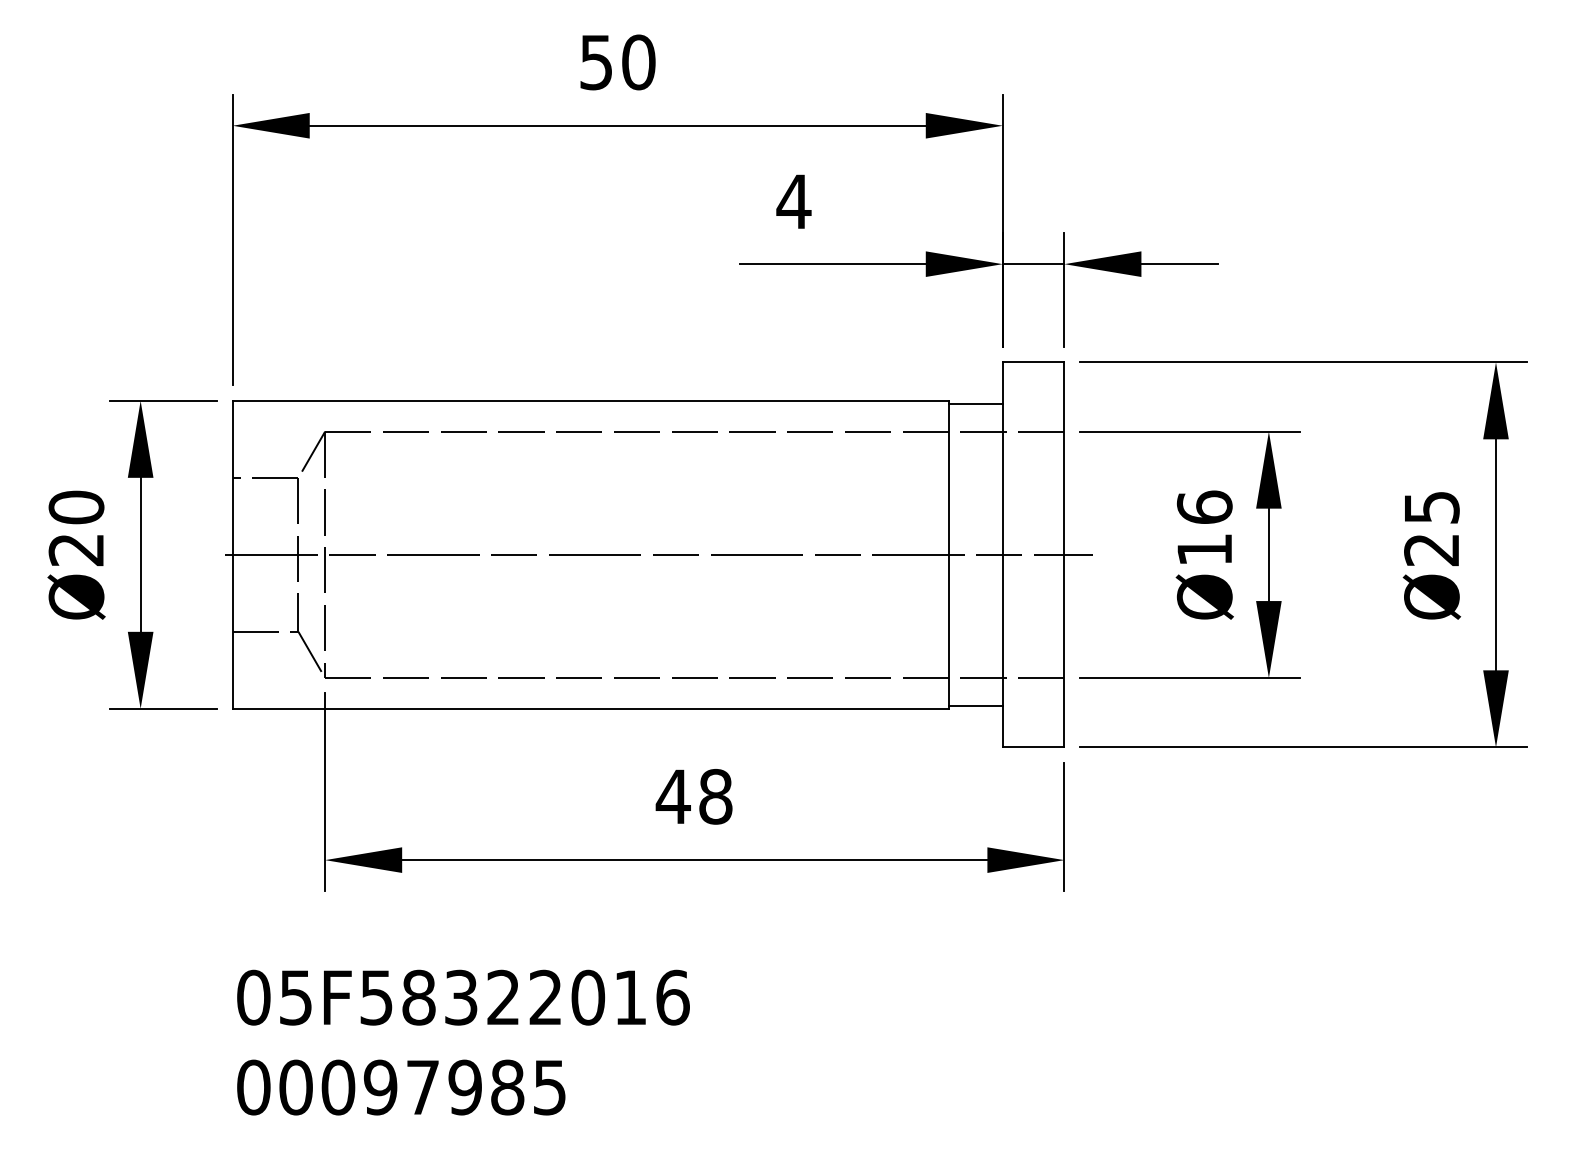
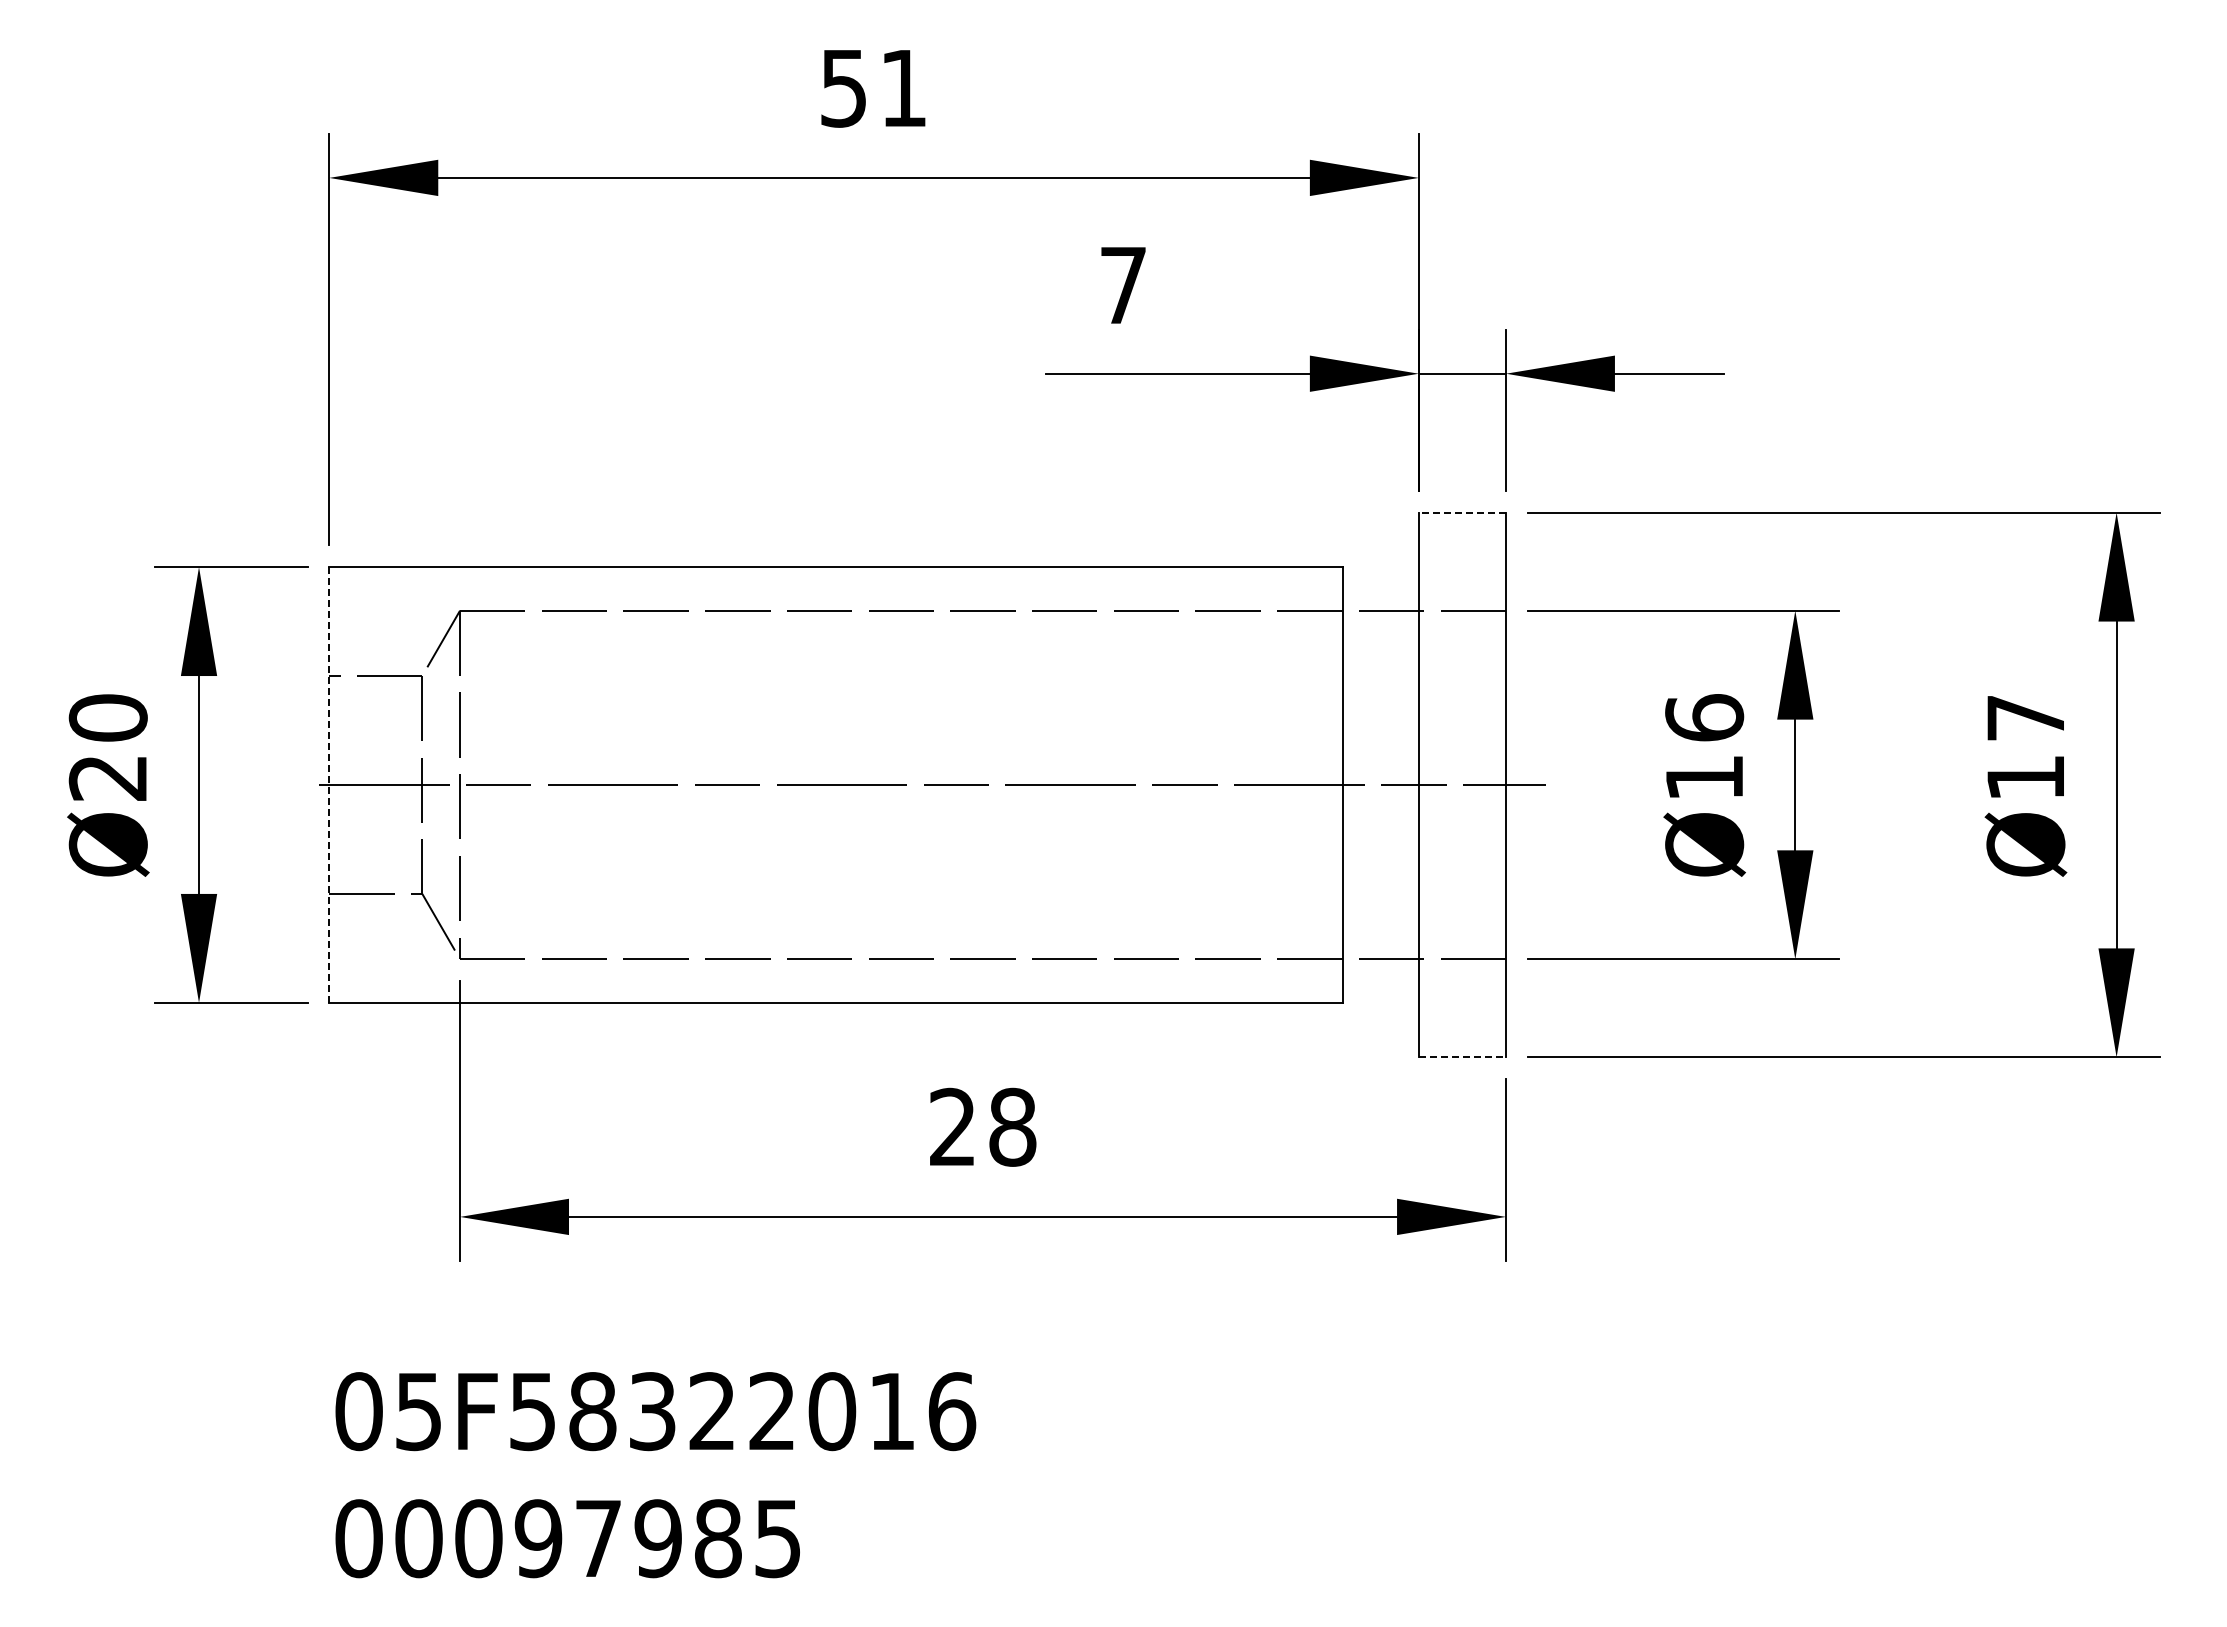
text: (638, 61) -> (903, 87), 50 -> 51
text: (794, 201) -> (1123, 285), 4 -> 7
line: (1033, 362) -> (1462, 512), solid -> dashed
line: (975, 403) -> (1380, 571), removed
text: (1431, 529) -> (2025, 748), Ø25 -> Ø17
line: (232, 554) -> (329, 784), solid -> dashed
line: (975, 705) -> (1380, 998), removed
line: (1033, 747) -> (1462, 1057), solid -> dashed
text: (673, 796) -> (952, 1126), 48 -> 28

